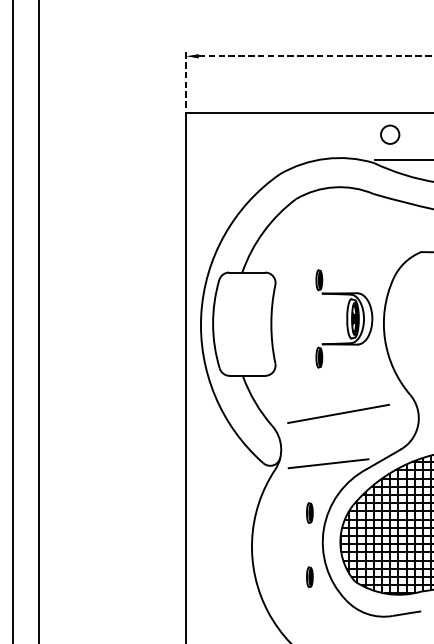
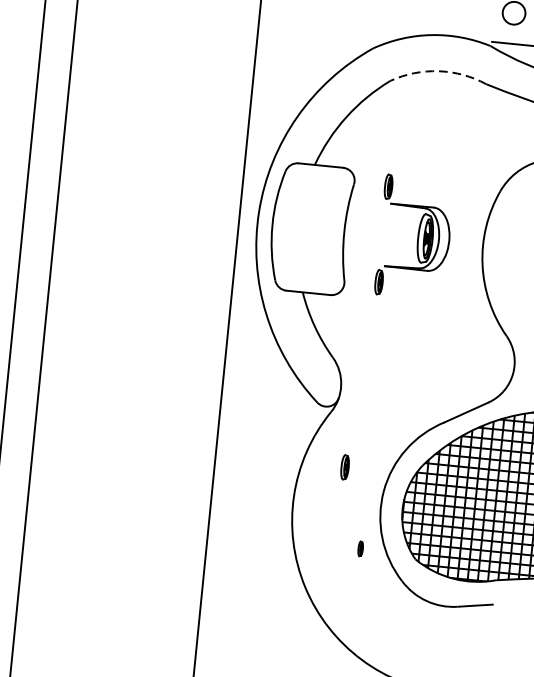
arc: (334, 187) -> (438, 71), solid -> dashed
part: (344, 318) -> (414, 237), moved
line: (338, 413) -> (416, 350), removed
line: (328, 463) -> (397, 410), removed
part: (309, 512) -> (344, 466), moved
part: (309, 577) -> (360, 549), size x0.6

